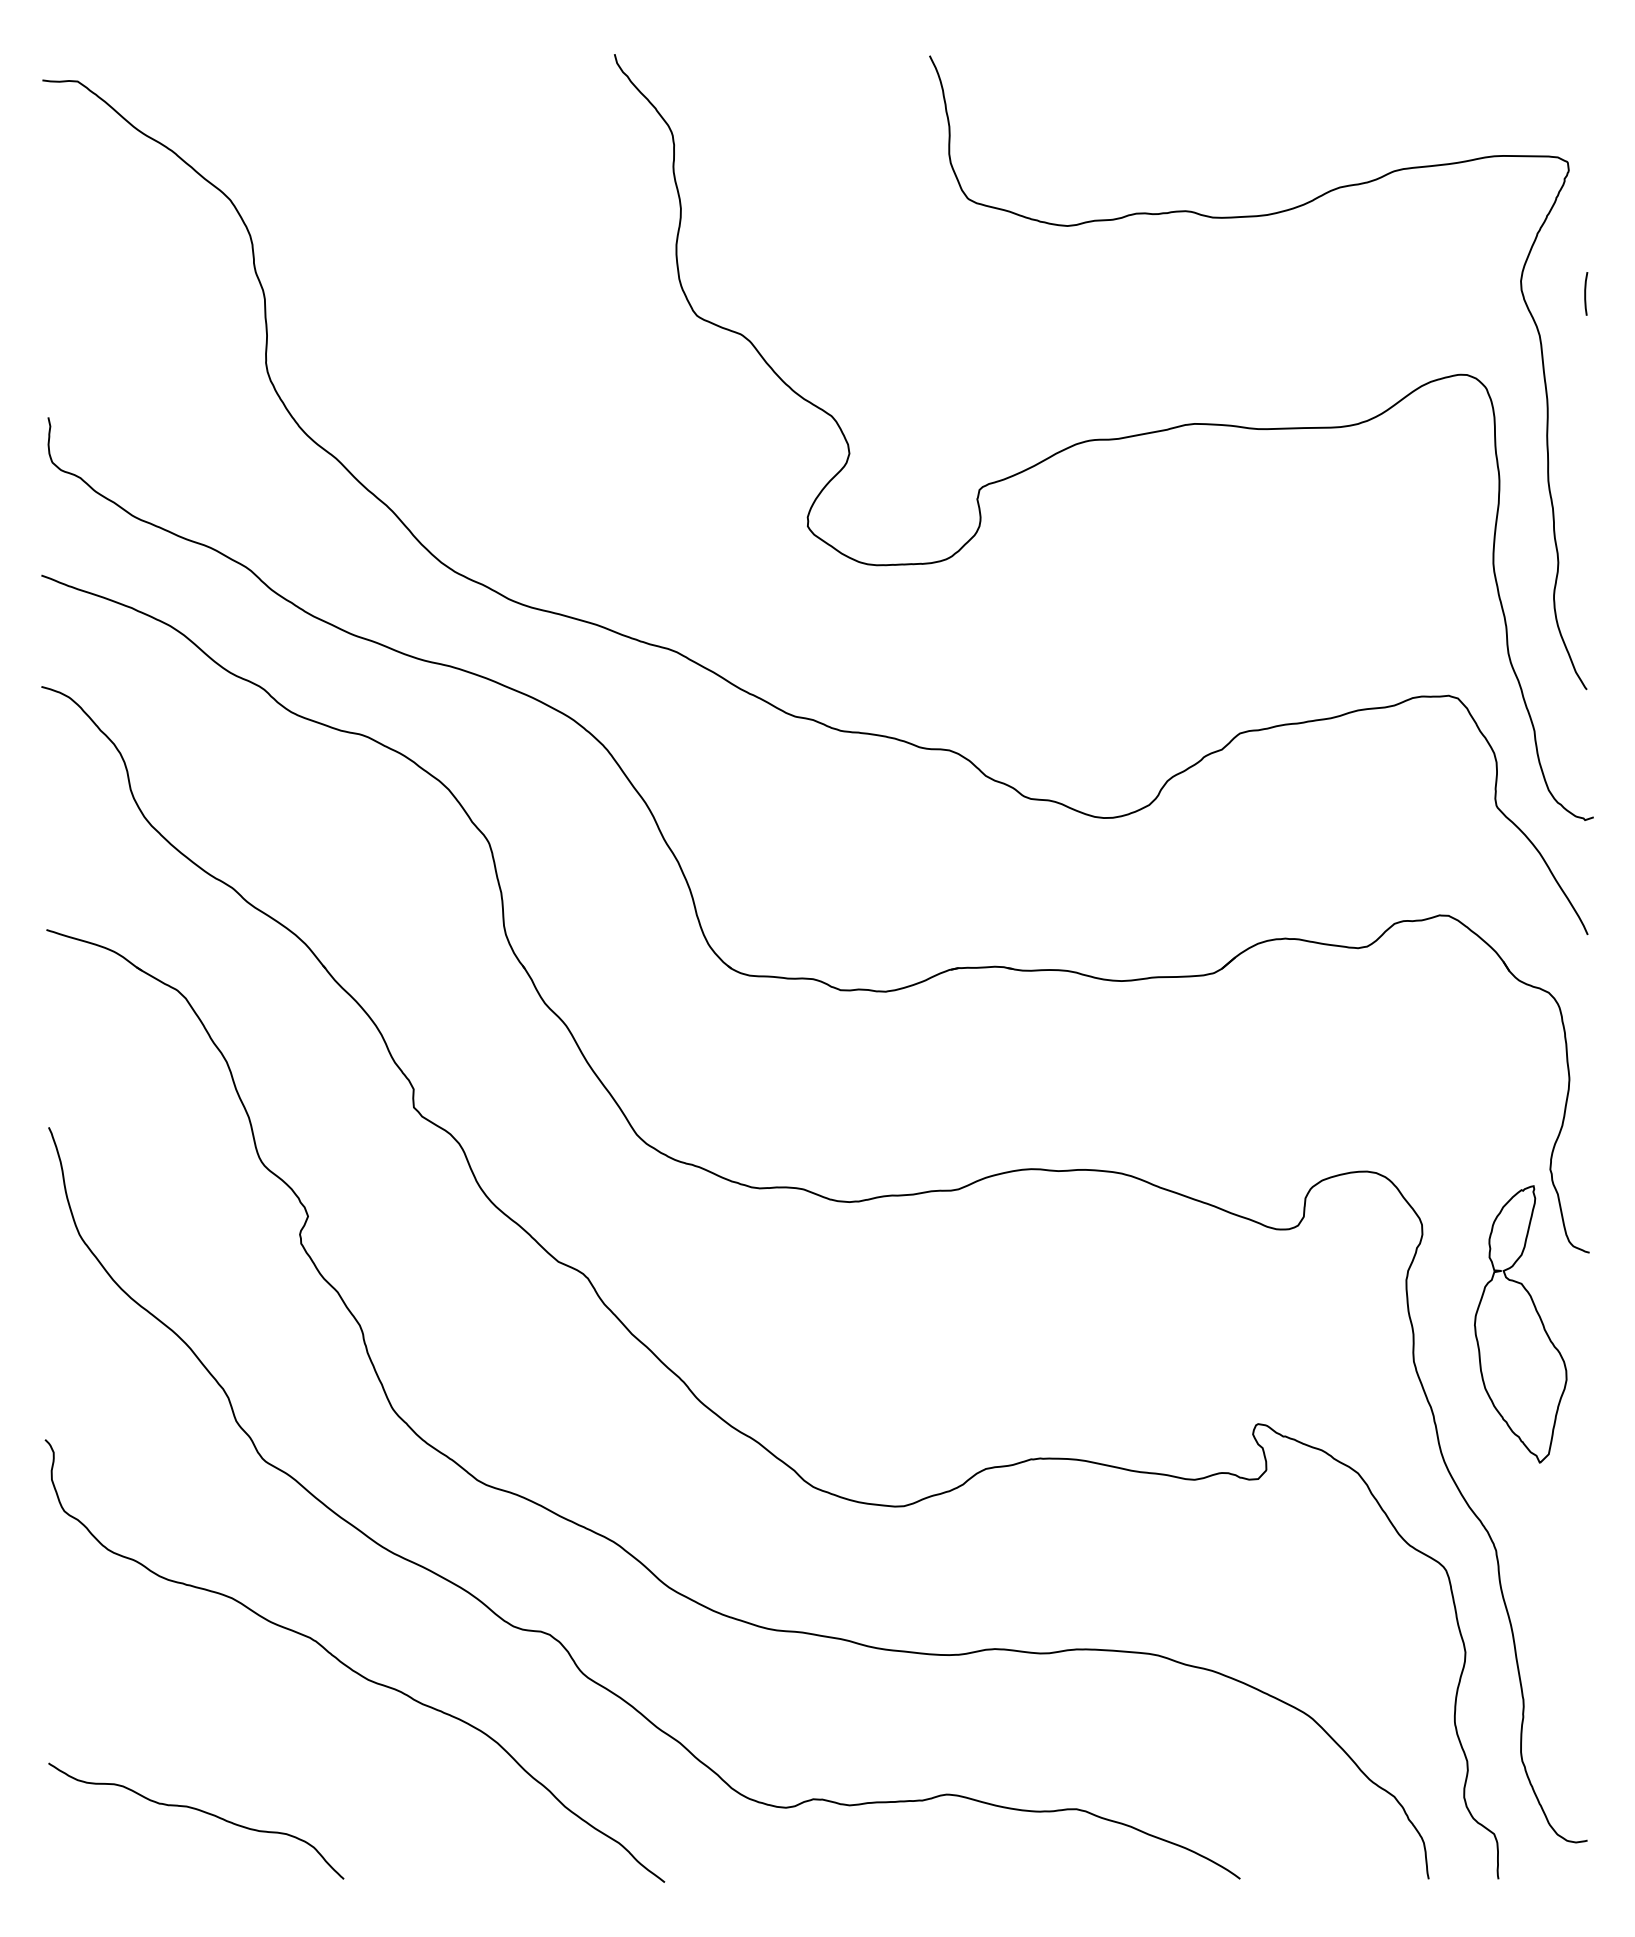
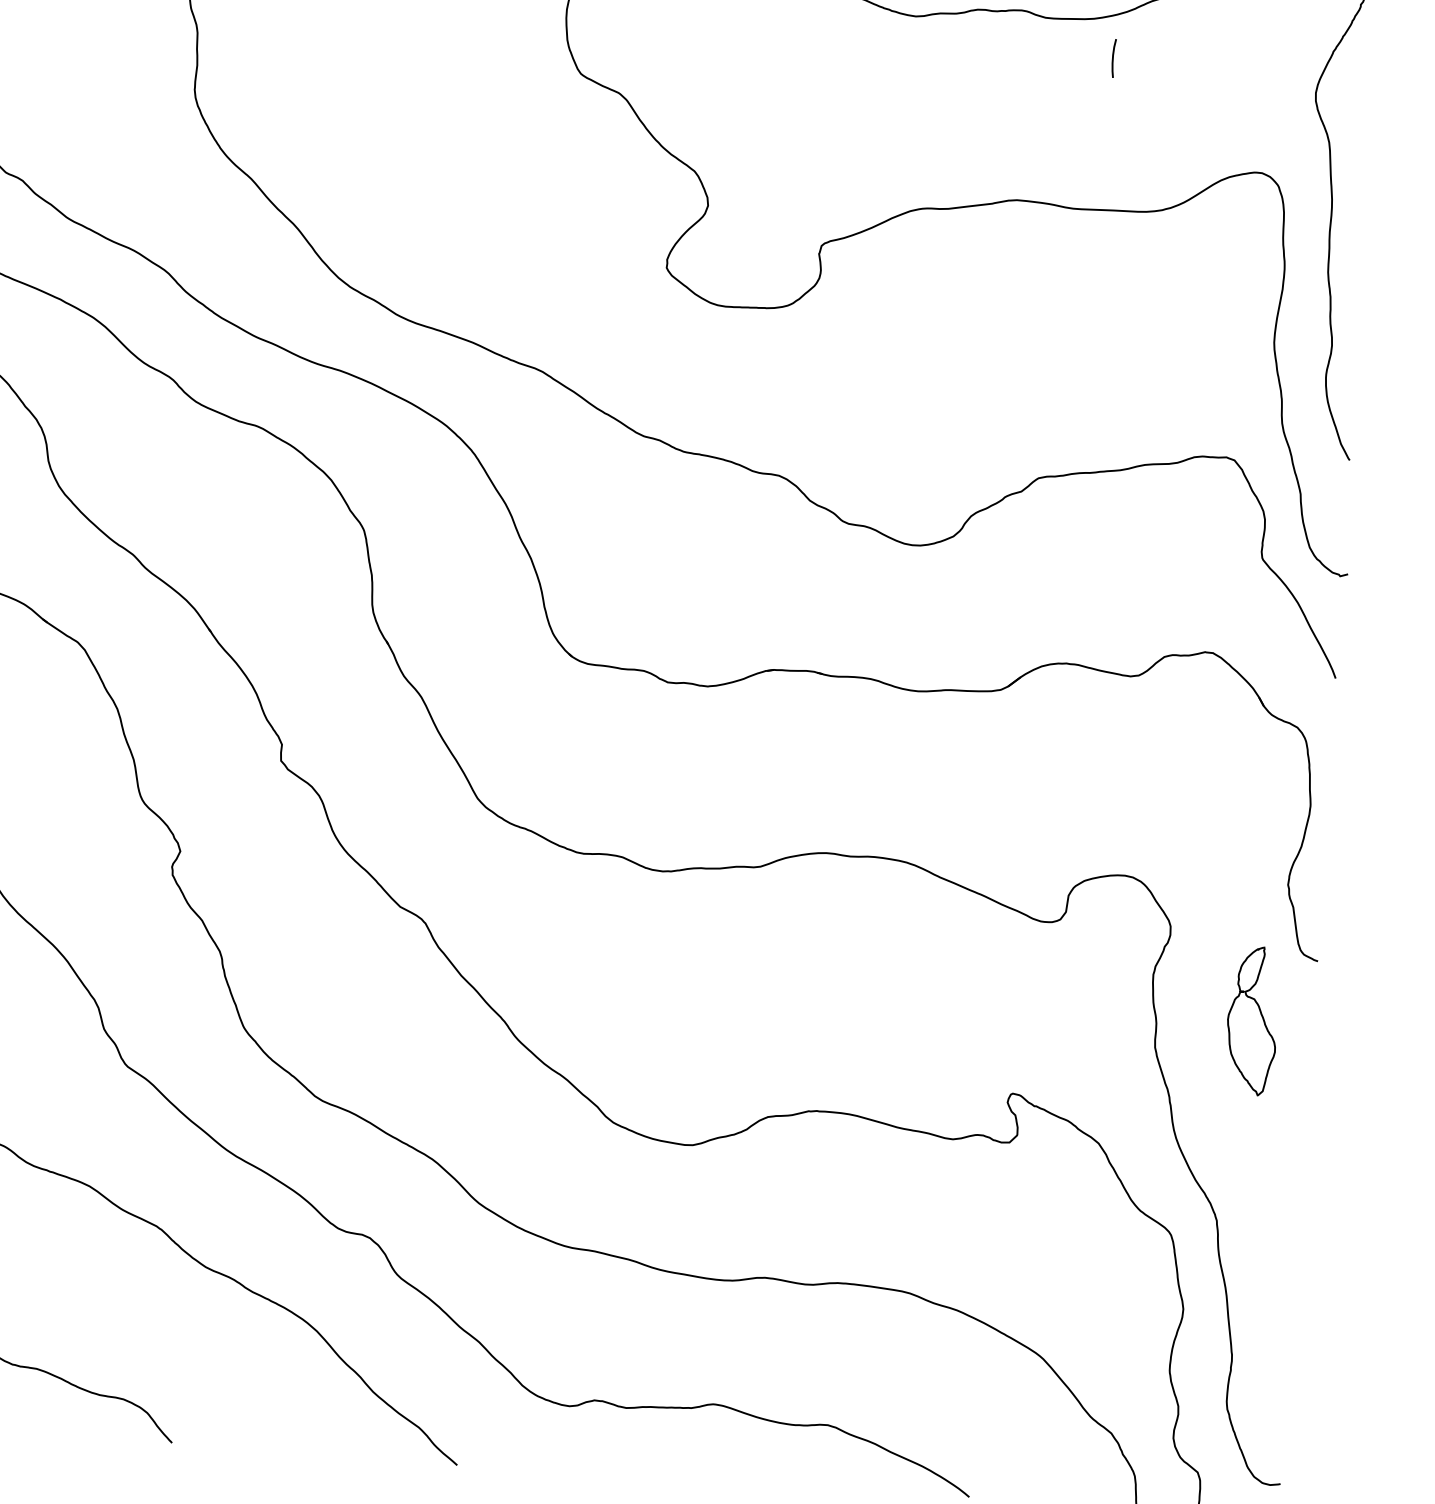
curve: (1586, 293) -> (1114, 58), moved
part: (1520, 1324) -> (1252, 1020), size x0.6

